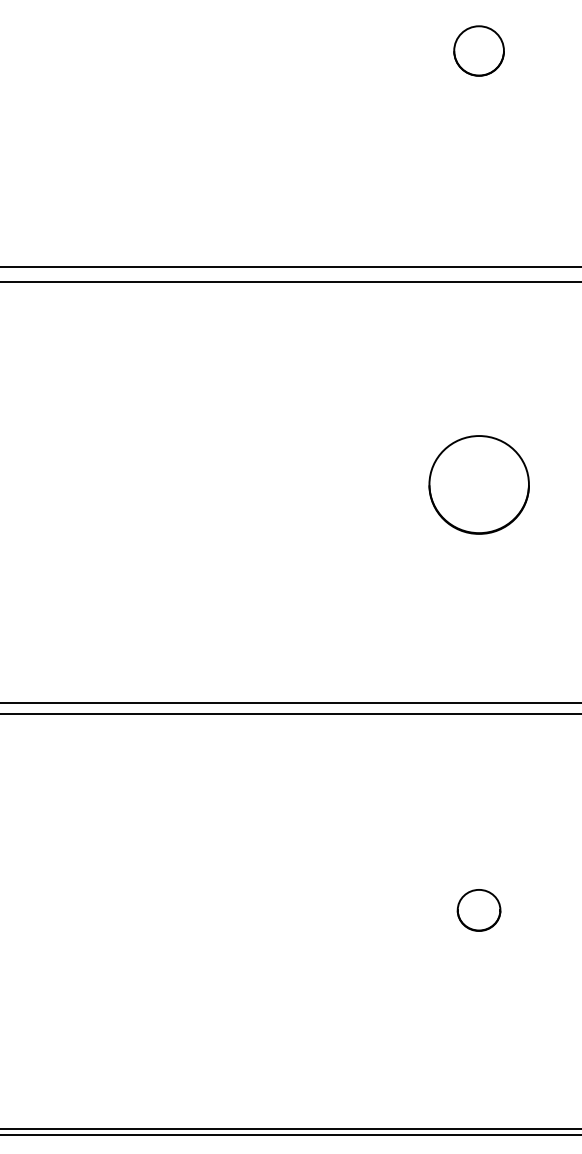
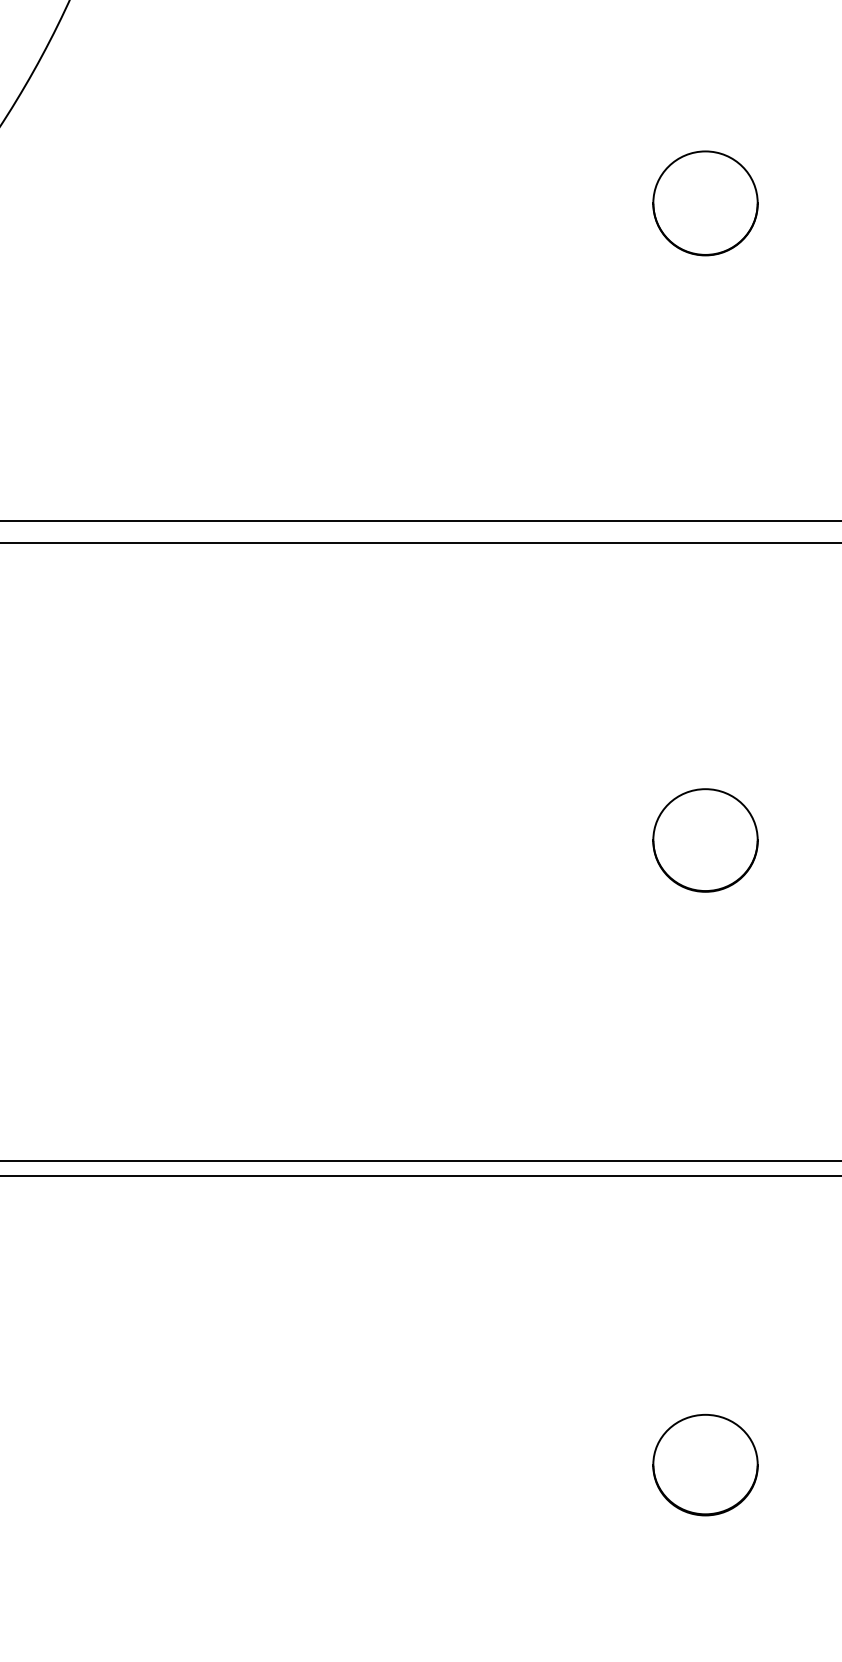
part: (478, 50) -> (704, 202), size x1.43
part: (478, 484) -> (704, 839), size x0.71
part: (478, 910) -> (704, 1465), size x1.67

